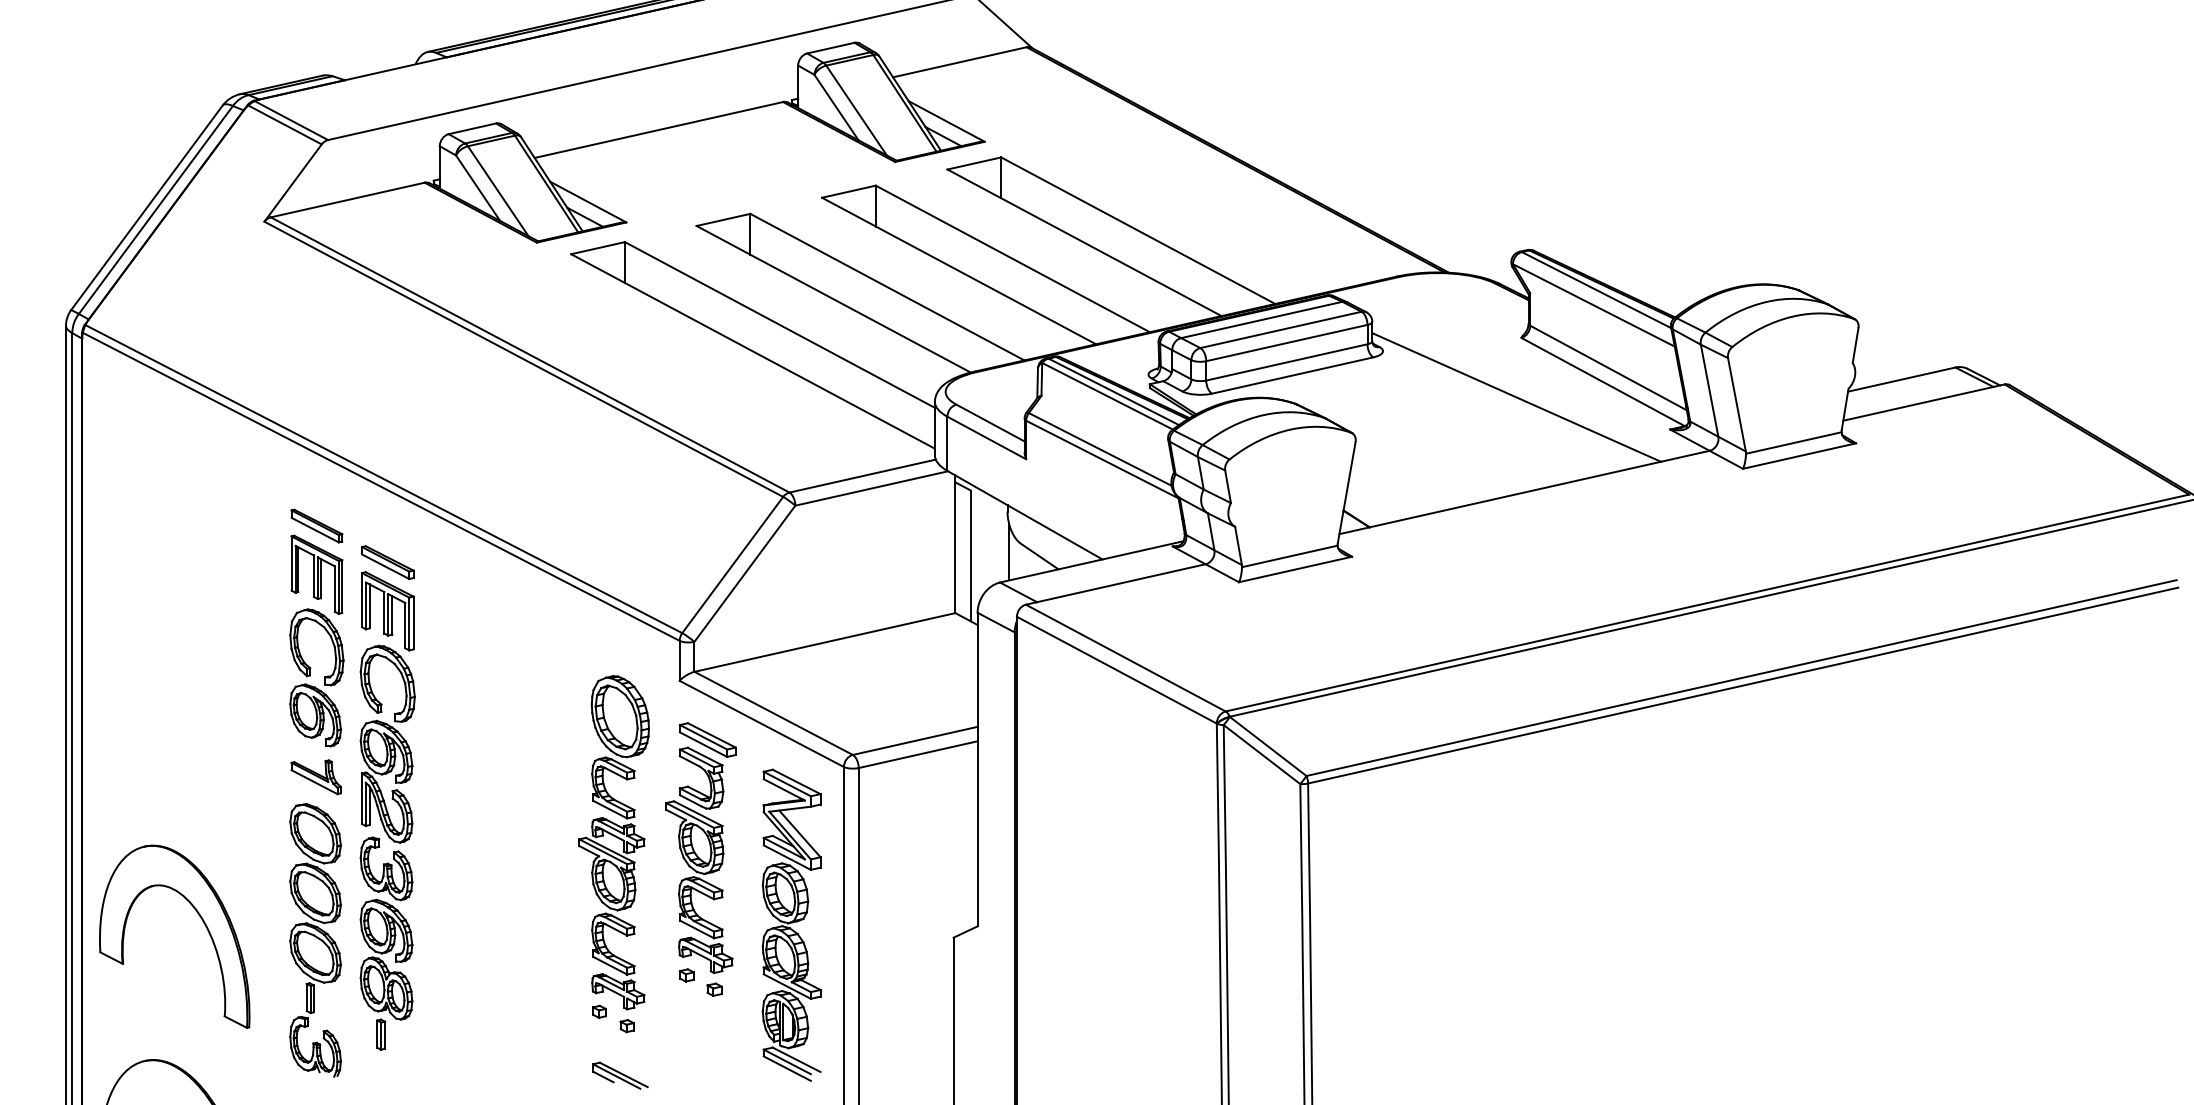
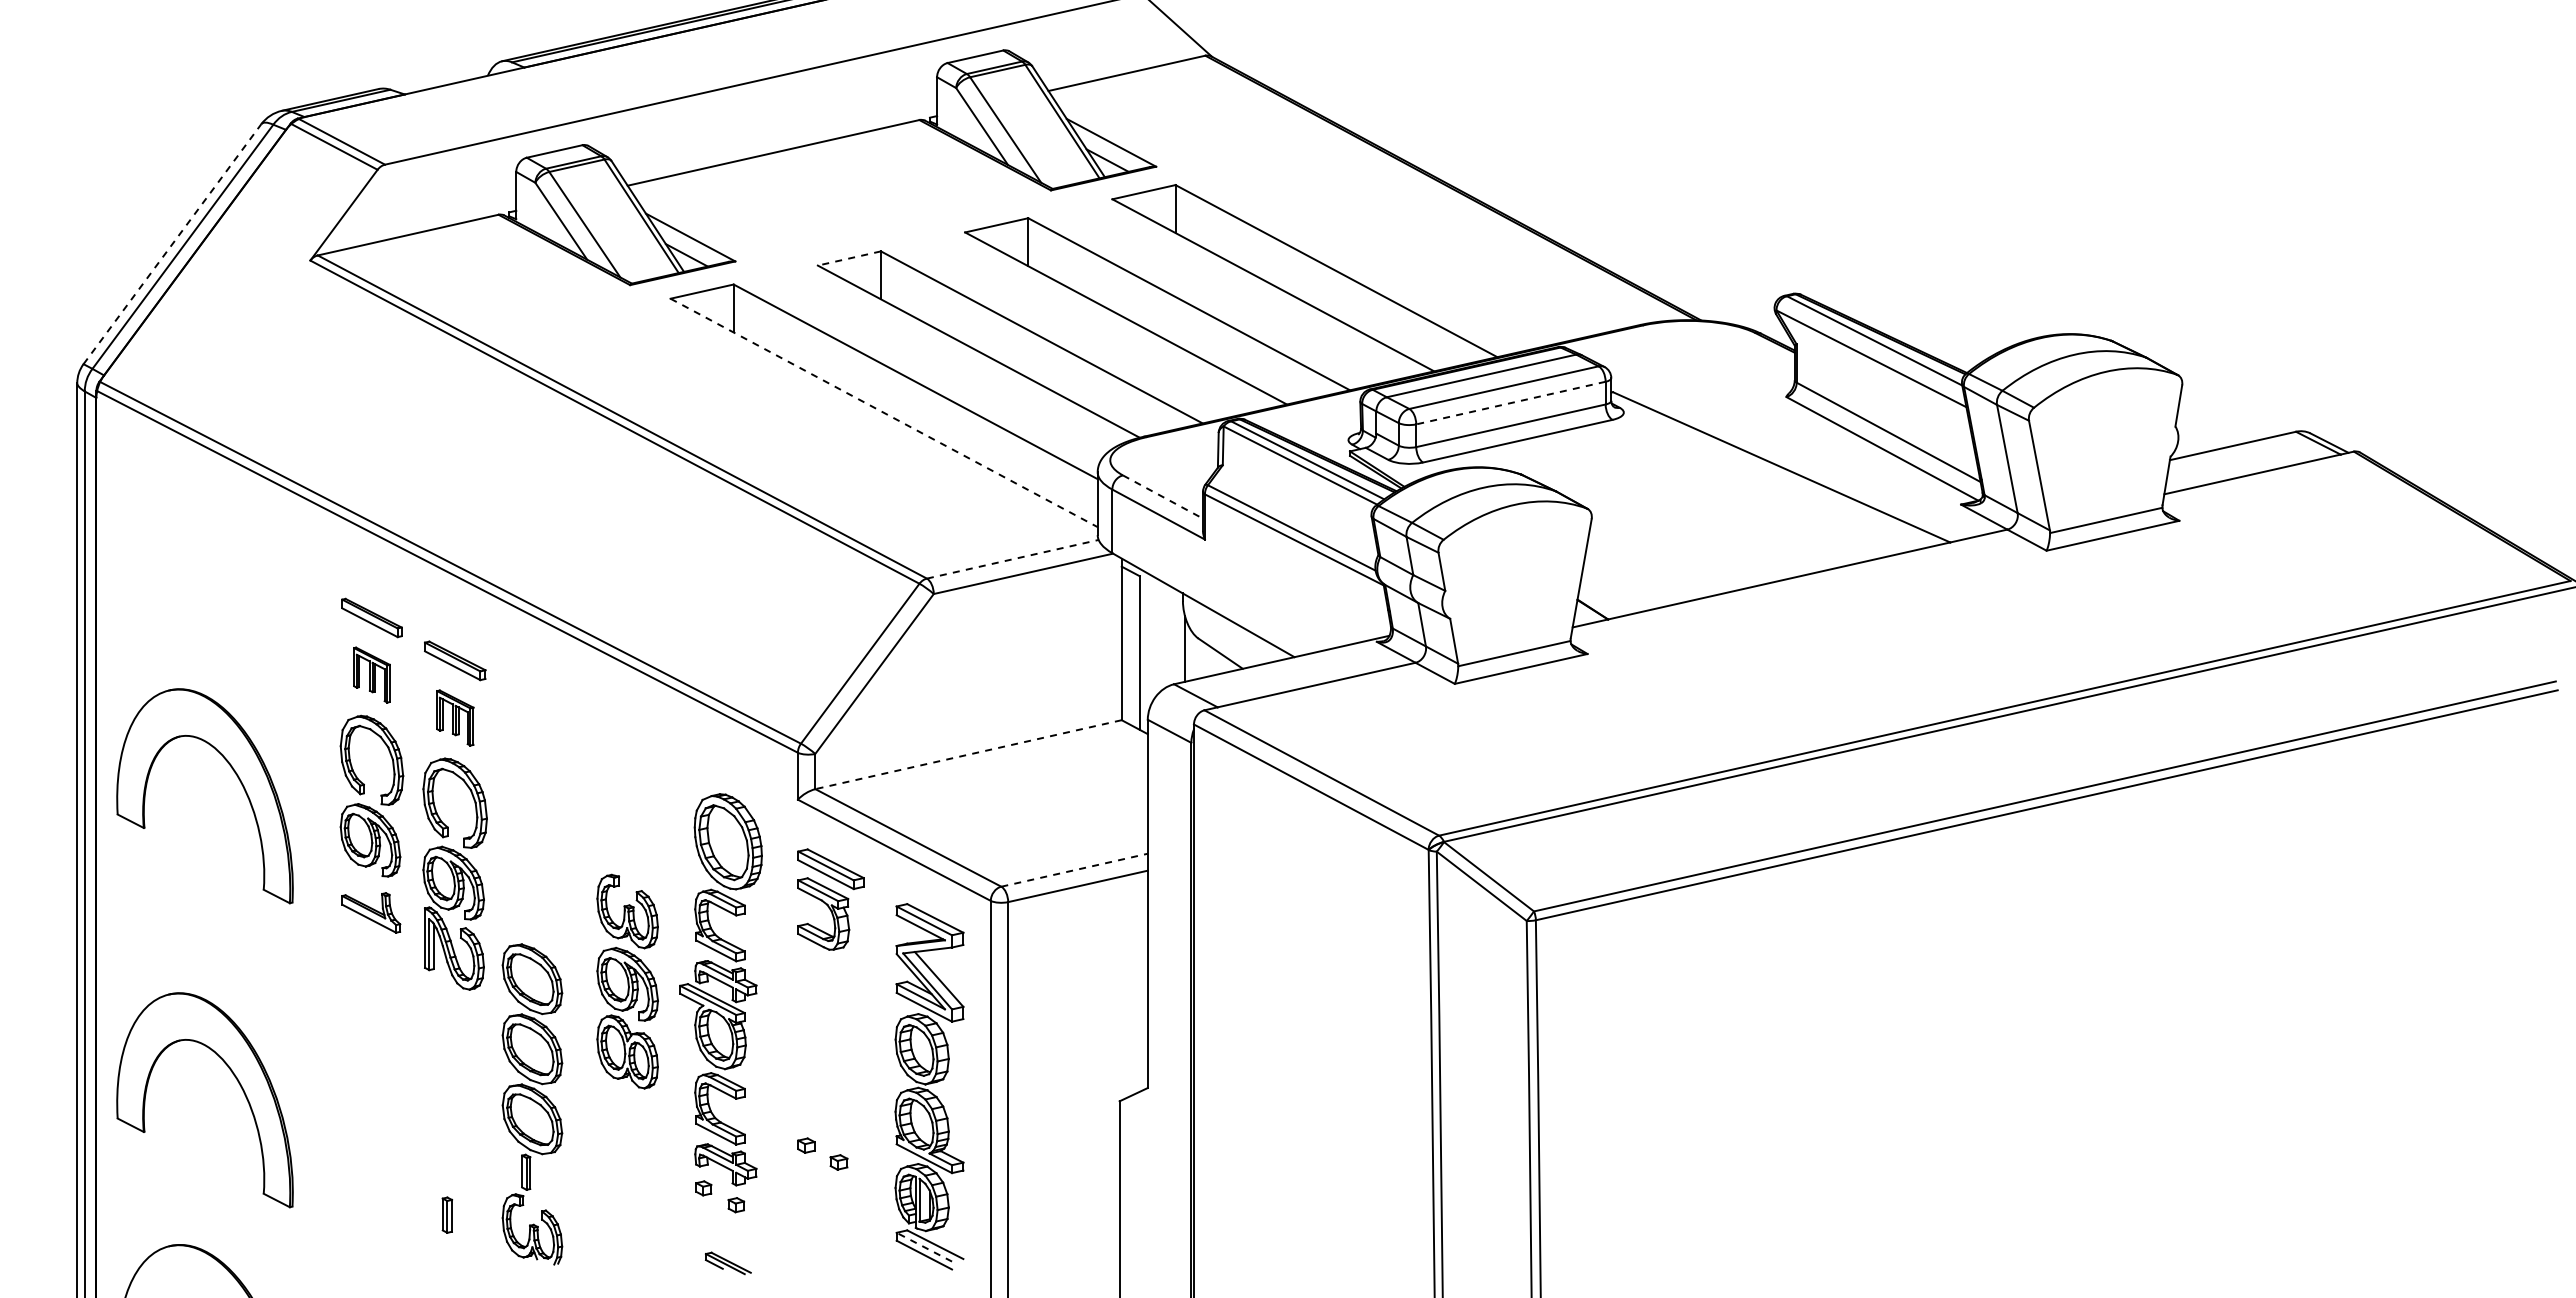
line: (147, 207) -> (172, 243), solid -> dashed
line: (722, 219) -> (848, 258), solid -> dashed
line: (1286, 343) -> (1510, 403), solid -> dashed
line: (753, 351) -> (884, 413), solid -> dashed
line: (990, 423) -> (1163, 497), solid -> dashed
line: (863, 476) -> (1013, 559), solid -> dashed
part: (316, 574) -> (371, 674), size x0.6
part: (388, 610) -> (455, 717), size x0.6
line: (824, 642) -> (968, 754), solid -> dashed
part: (200, 659) -> (235, 774), added
line: (916, 741) -> (1075, 870), solid -> dashed
part: (698, 886) -> (820, 1041), removed
part: (386, 928) -> (627, 981), moved
part: (315, 940) -> (532, 1104), moved
line: (786, 1061) -> (923, 1246), solid -> dashed
part: (620, 1075) -> (728, 1263), size x0.7

